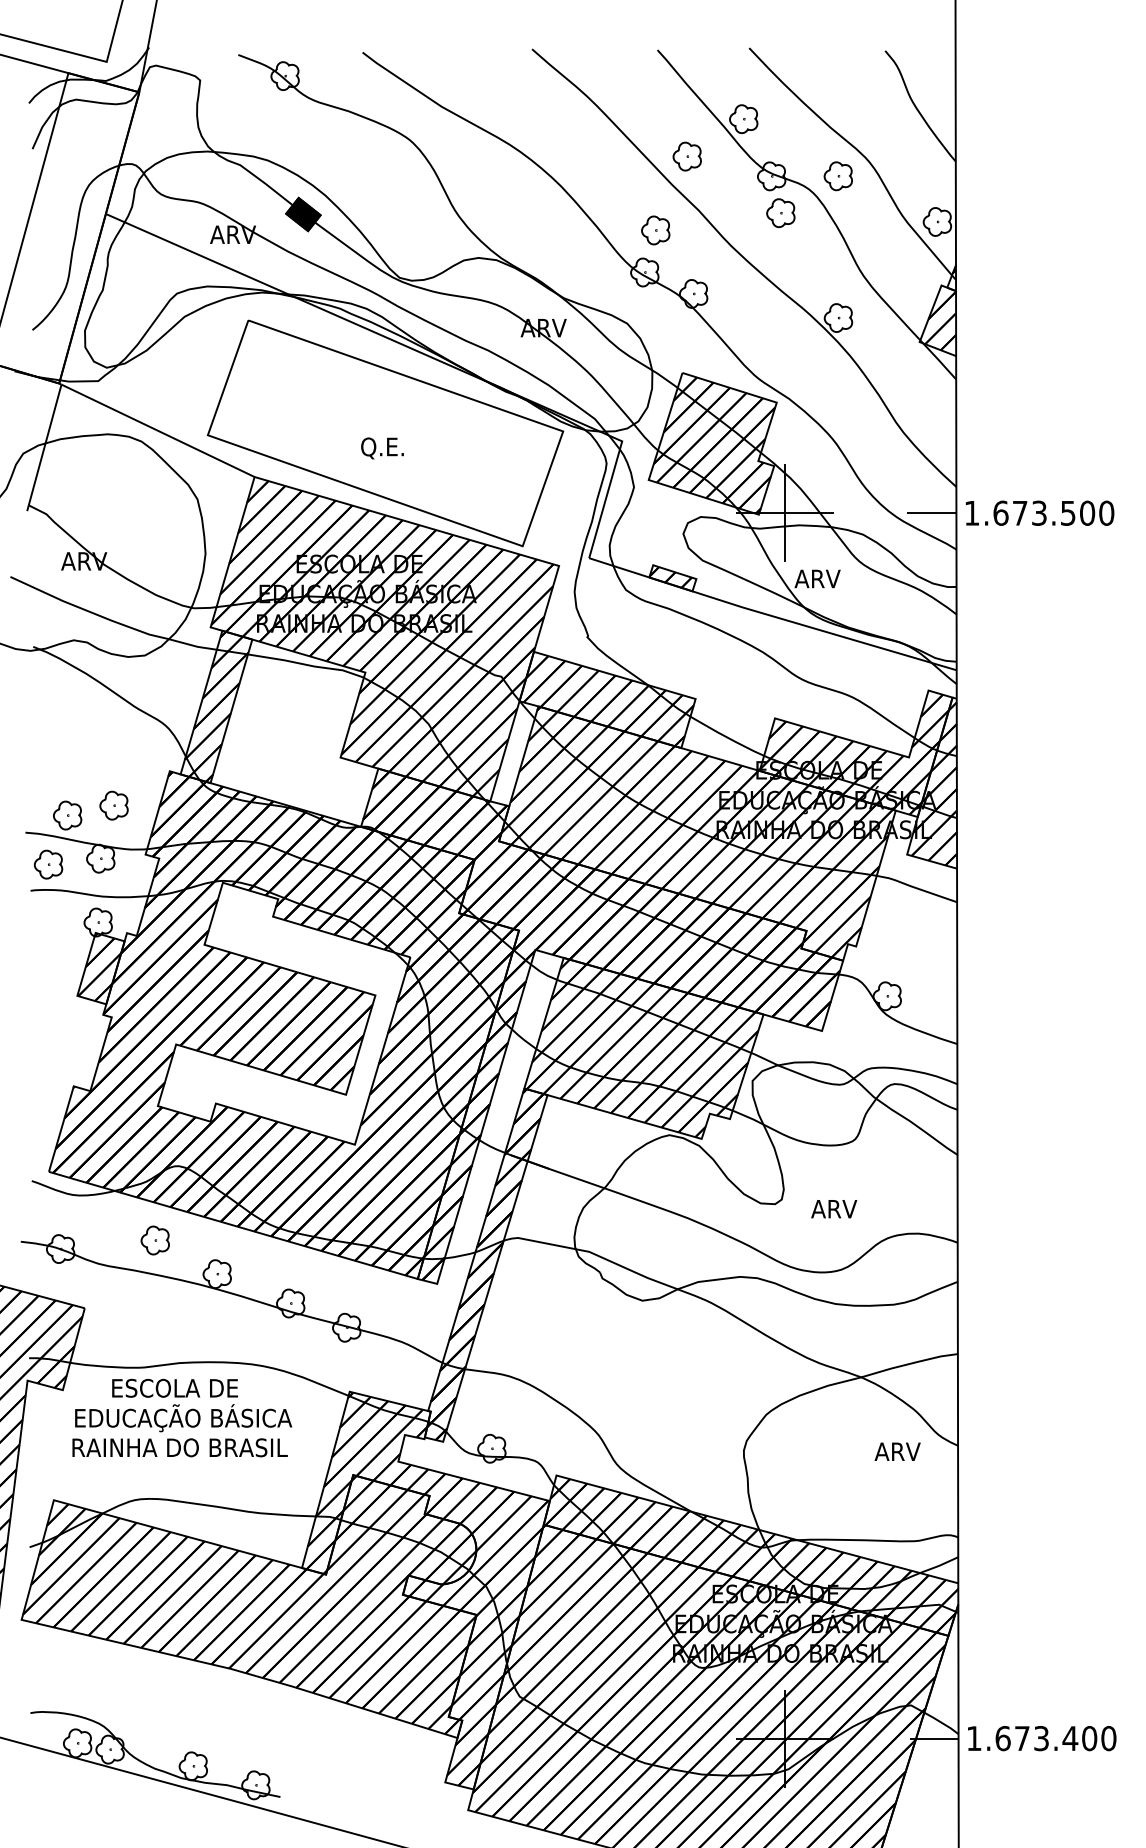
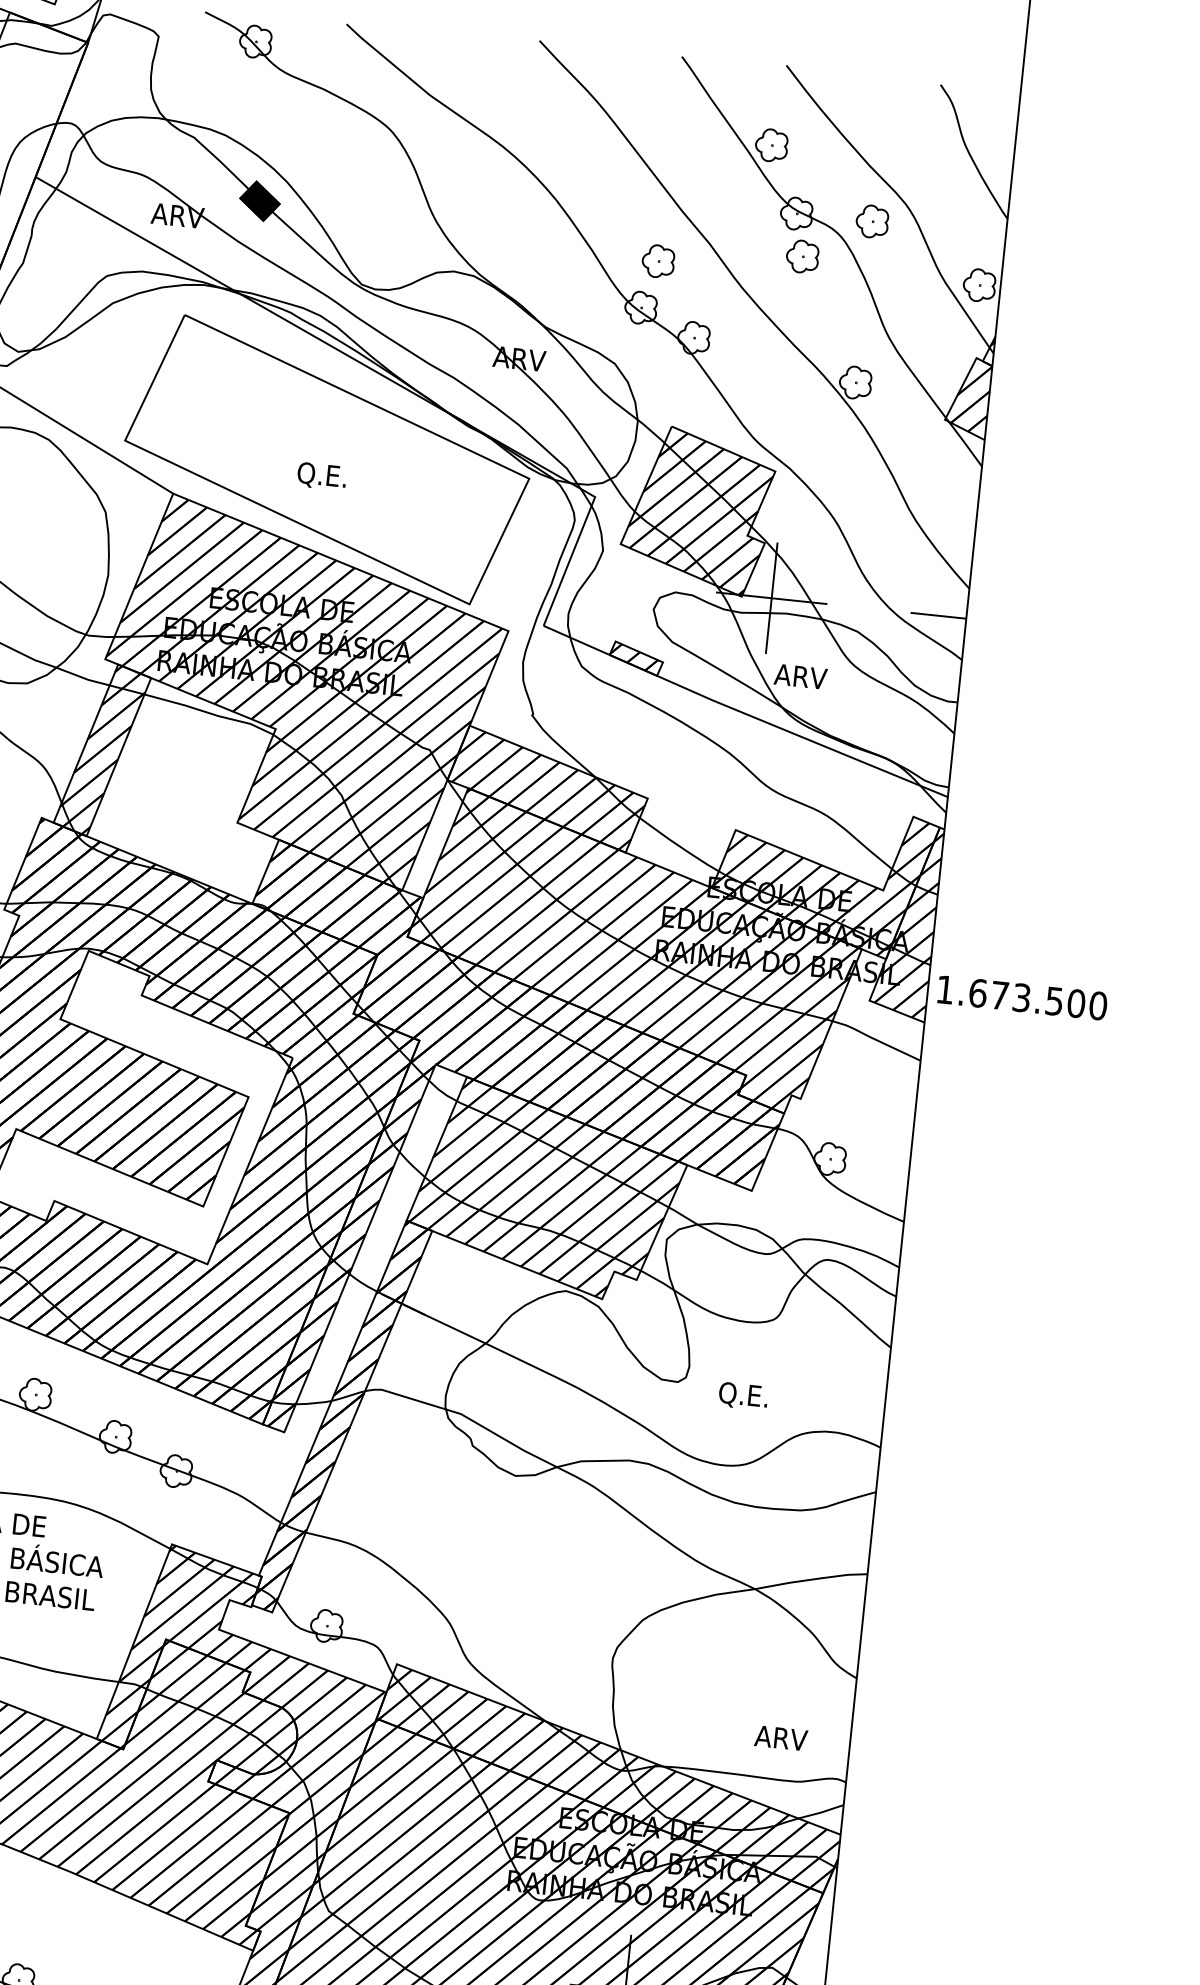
part: (686, 156) -> (702, 181), removed
text: (1039, 512) -> (1021, 997), moved
text: (834, 1210) -> (744, 1396), ARV -> Q.E.
text: (897, 1451) -> (780, 1737), moved

